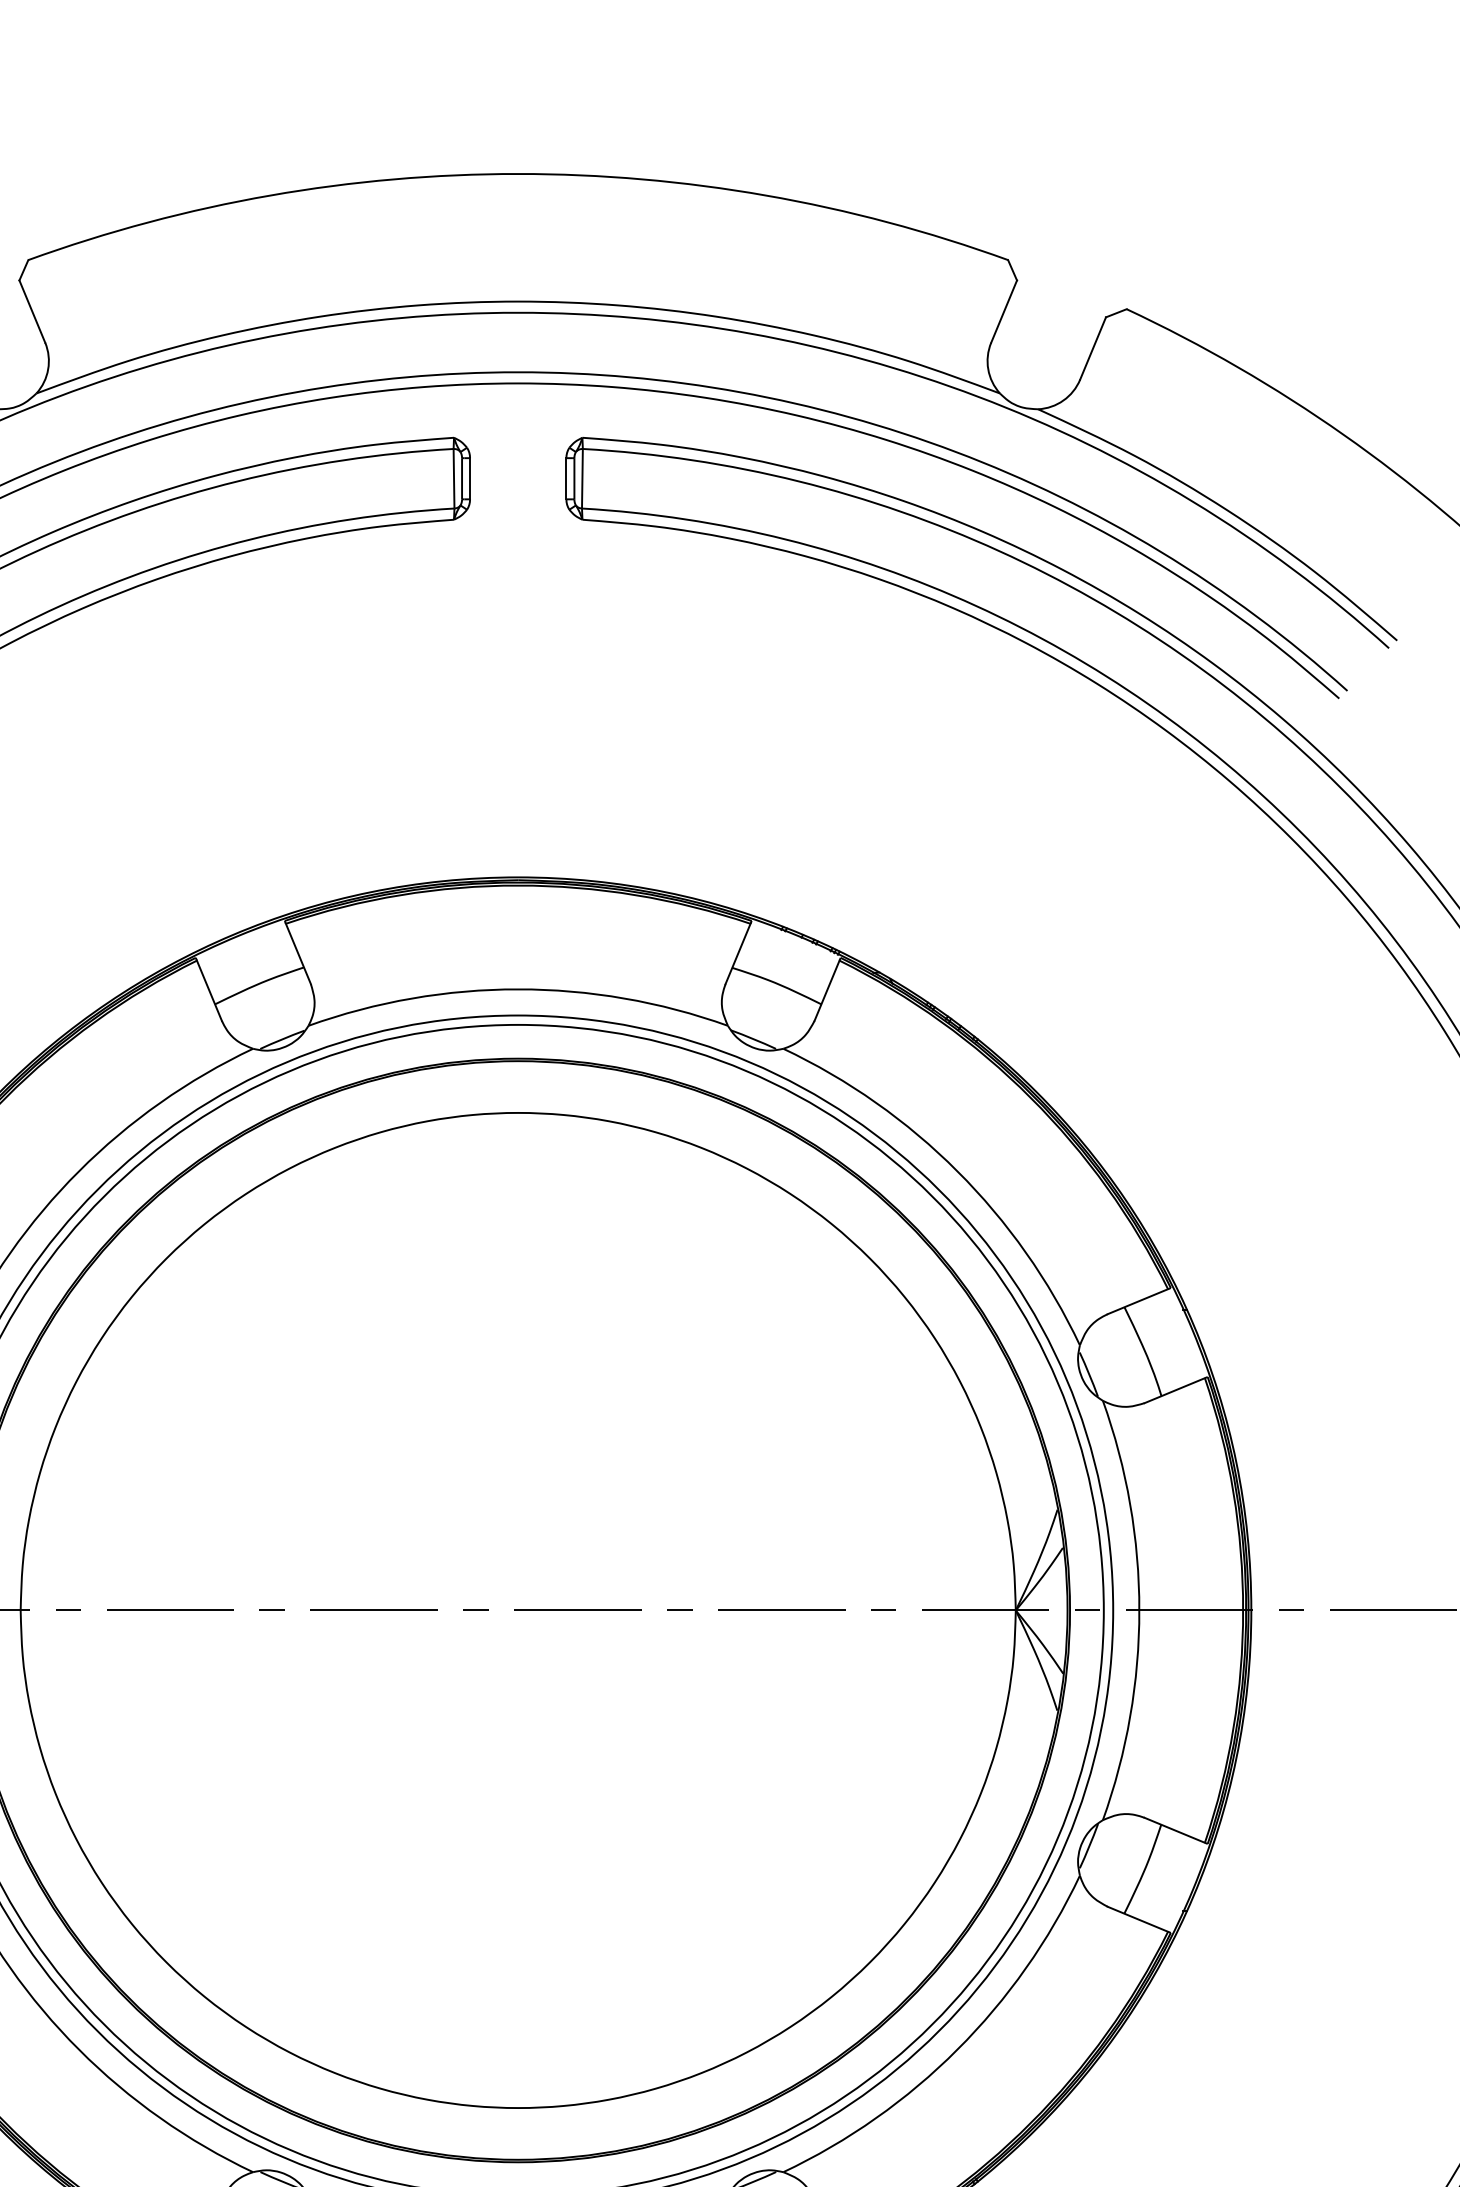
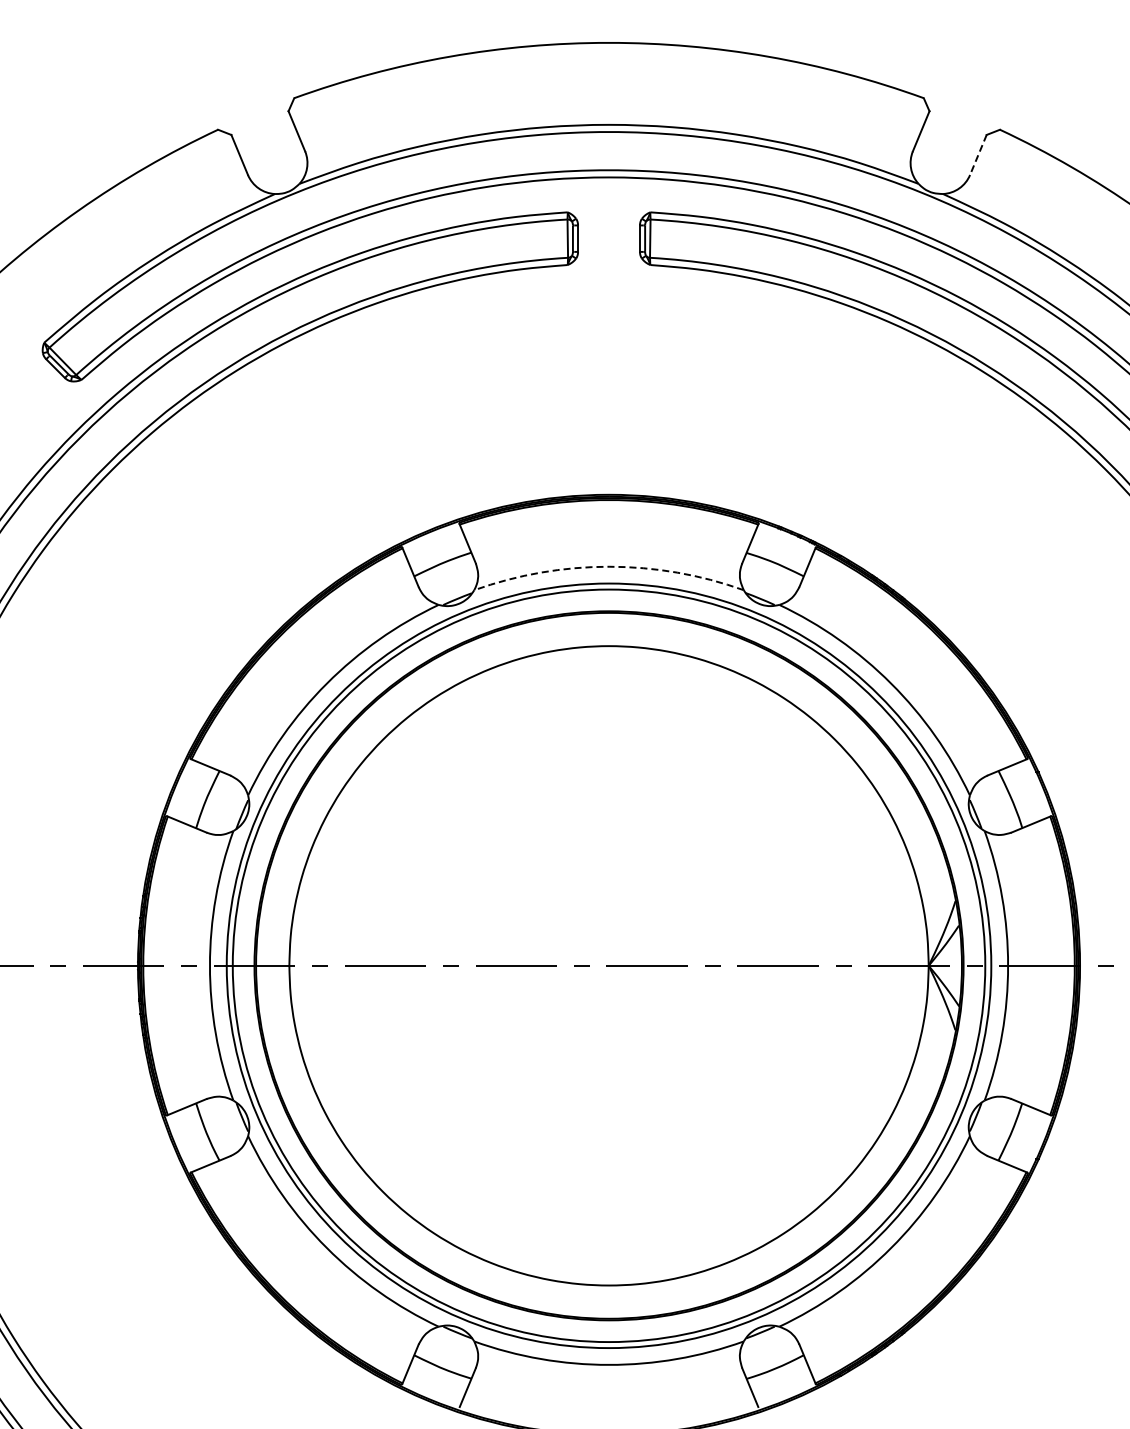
line: (1093, 347) -> (978, 154), solid -> dashed
arc: (518, 988) -> (609, 566), solid -> dashed

